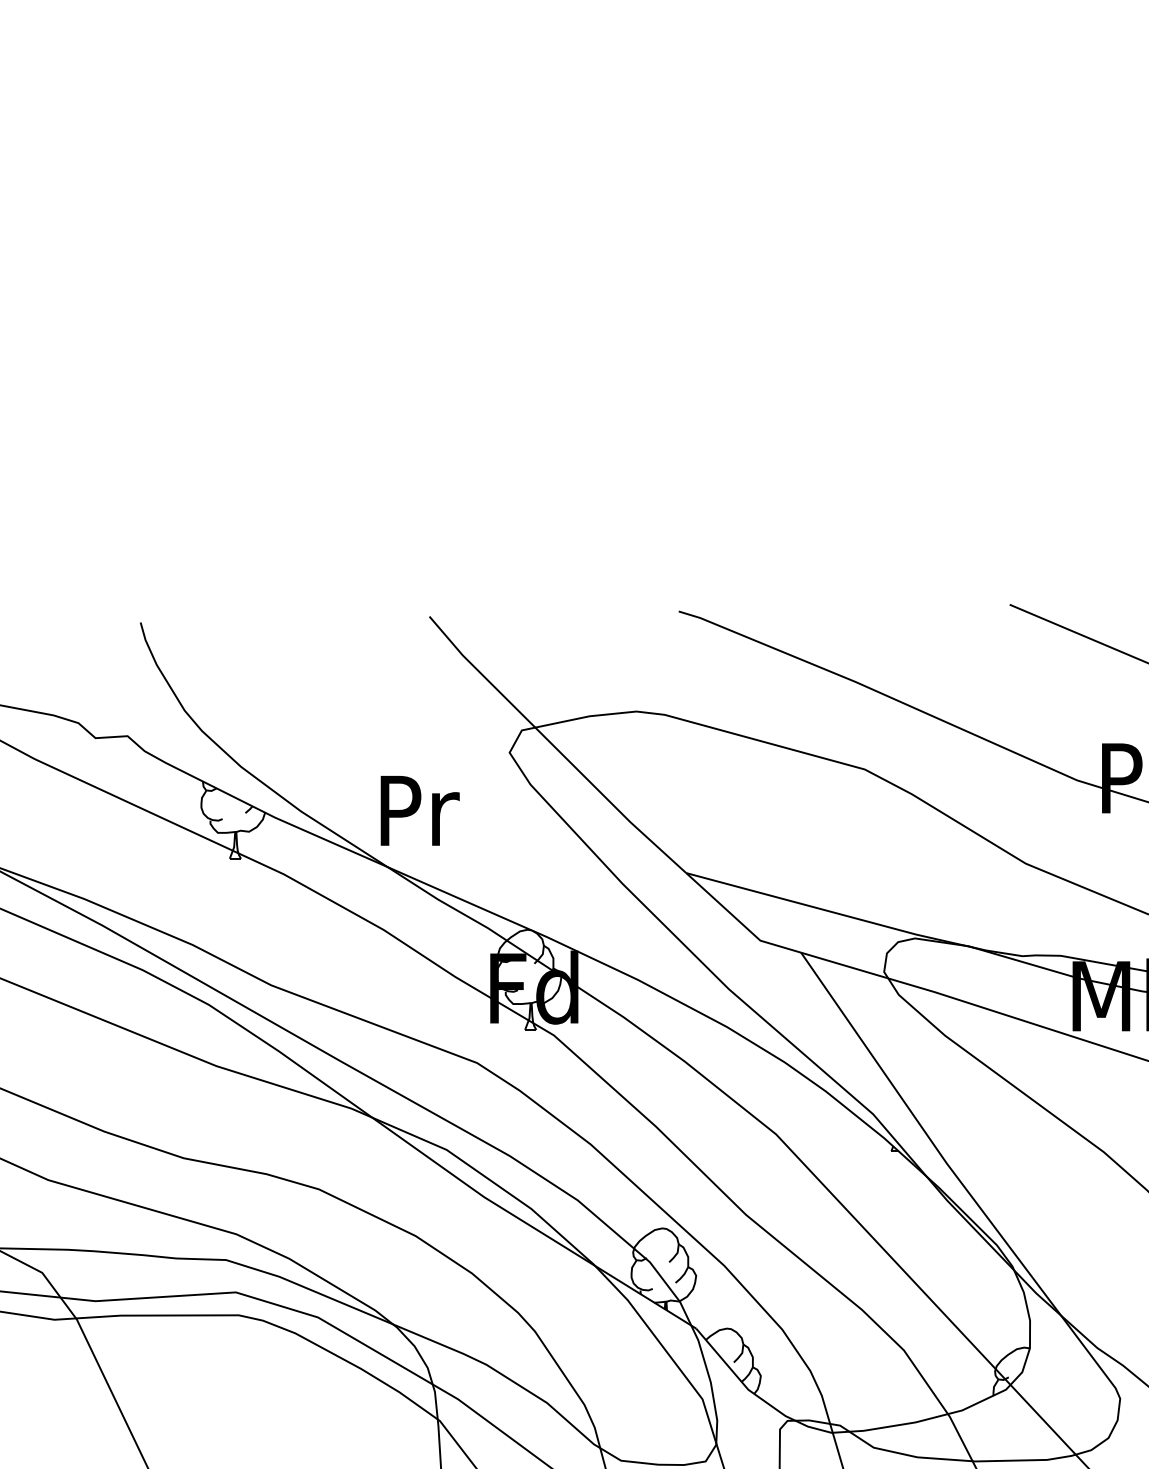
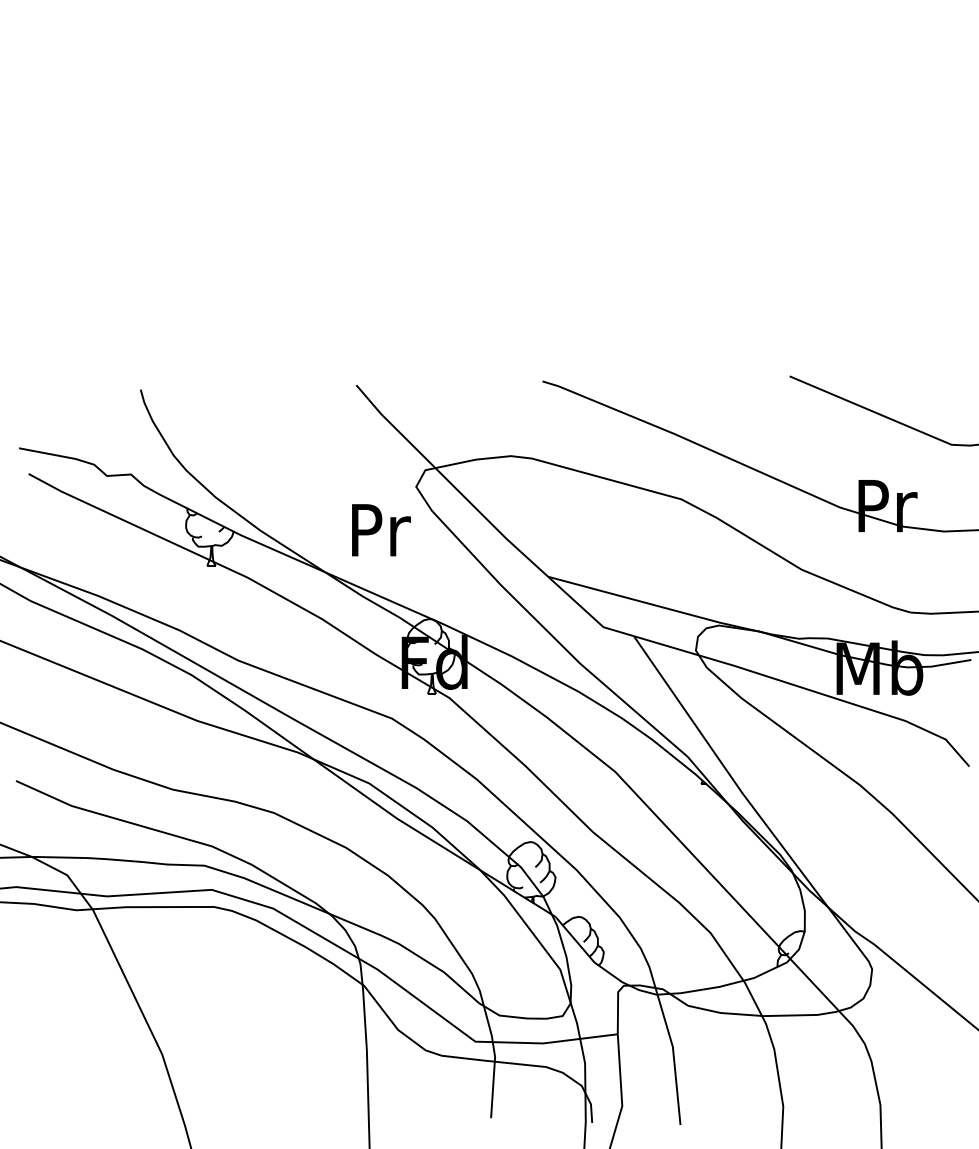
text: (420, 811) -> (381, 530), moved

